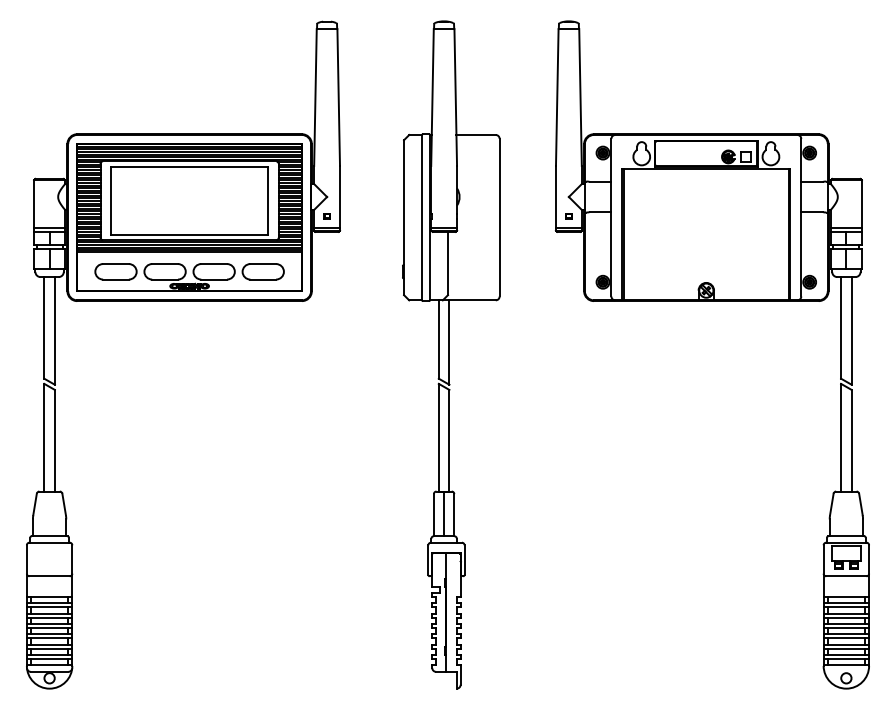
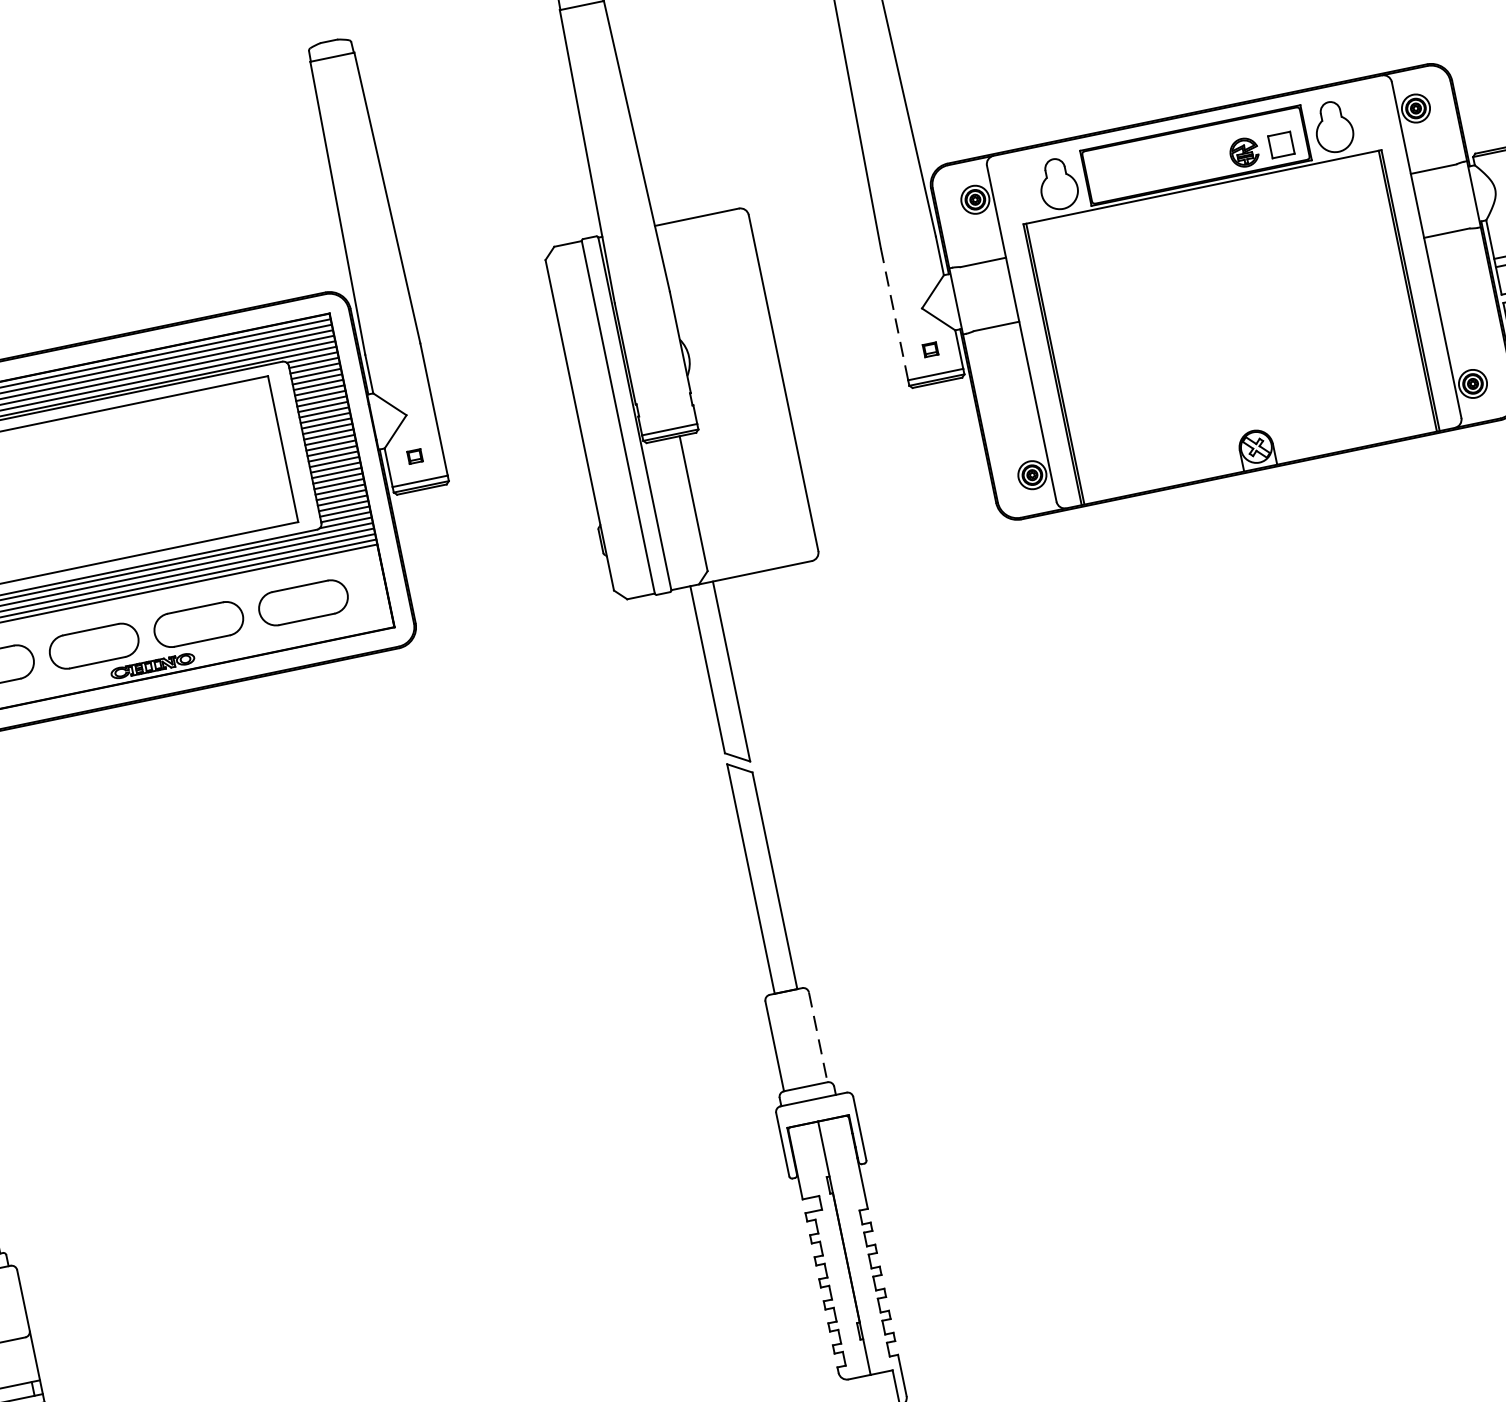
line: (555, 196) -> (893, 313), solid -> dashed
line: (444, 513) -> (796, 1038), removed
line: (454, 515) -> (818, 1037), solid -> dashed

